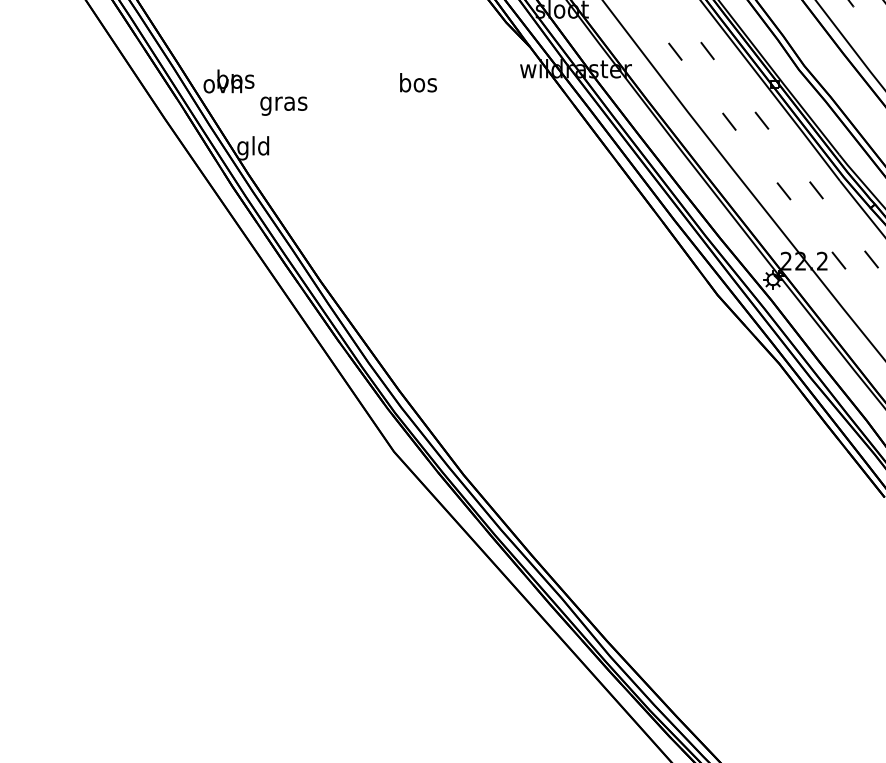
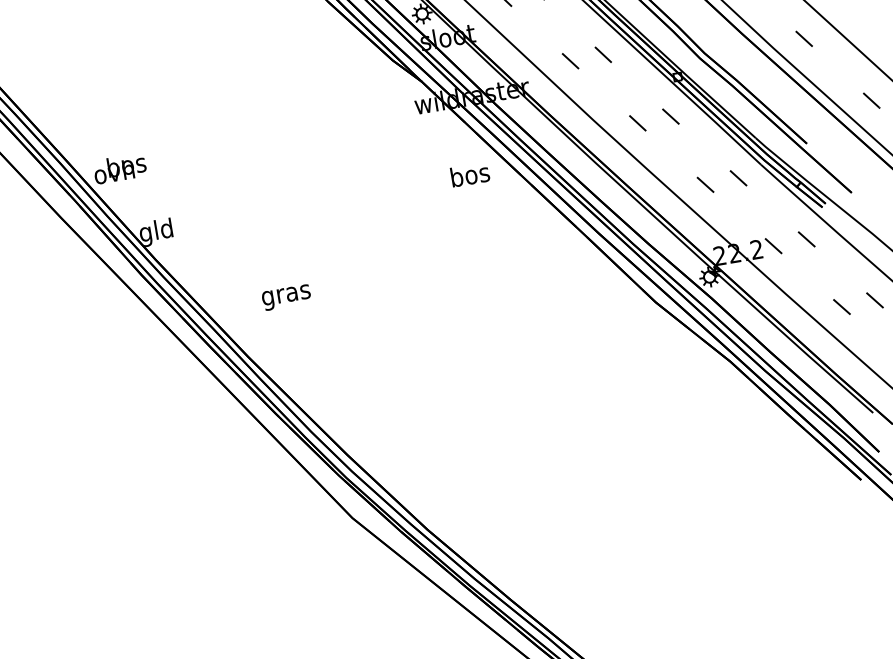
text: (418, 82) -> (470, 174), moved
text: (283, 105) -> (286, 296), moved

